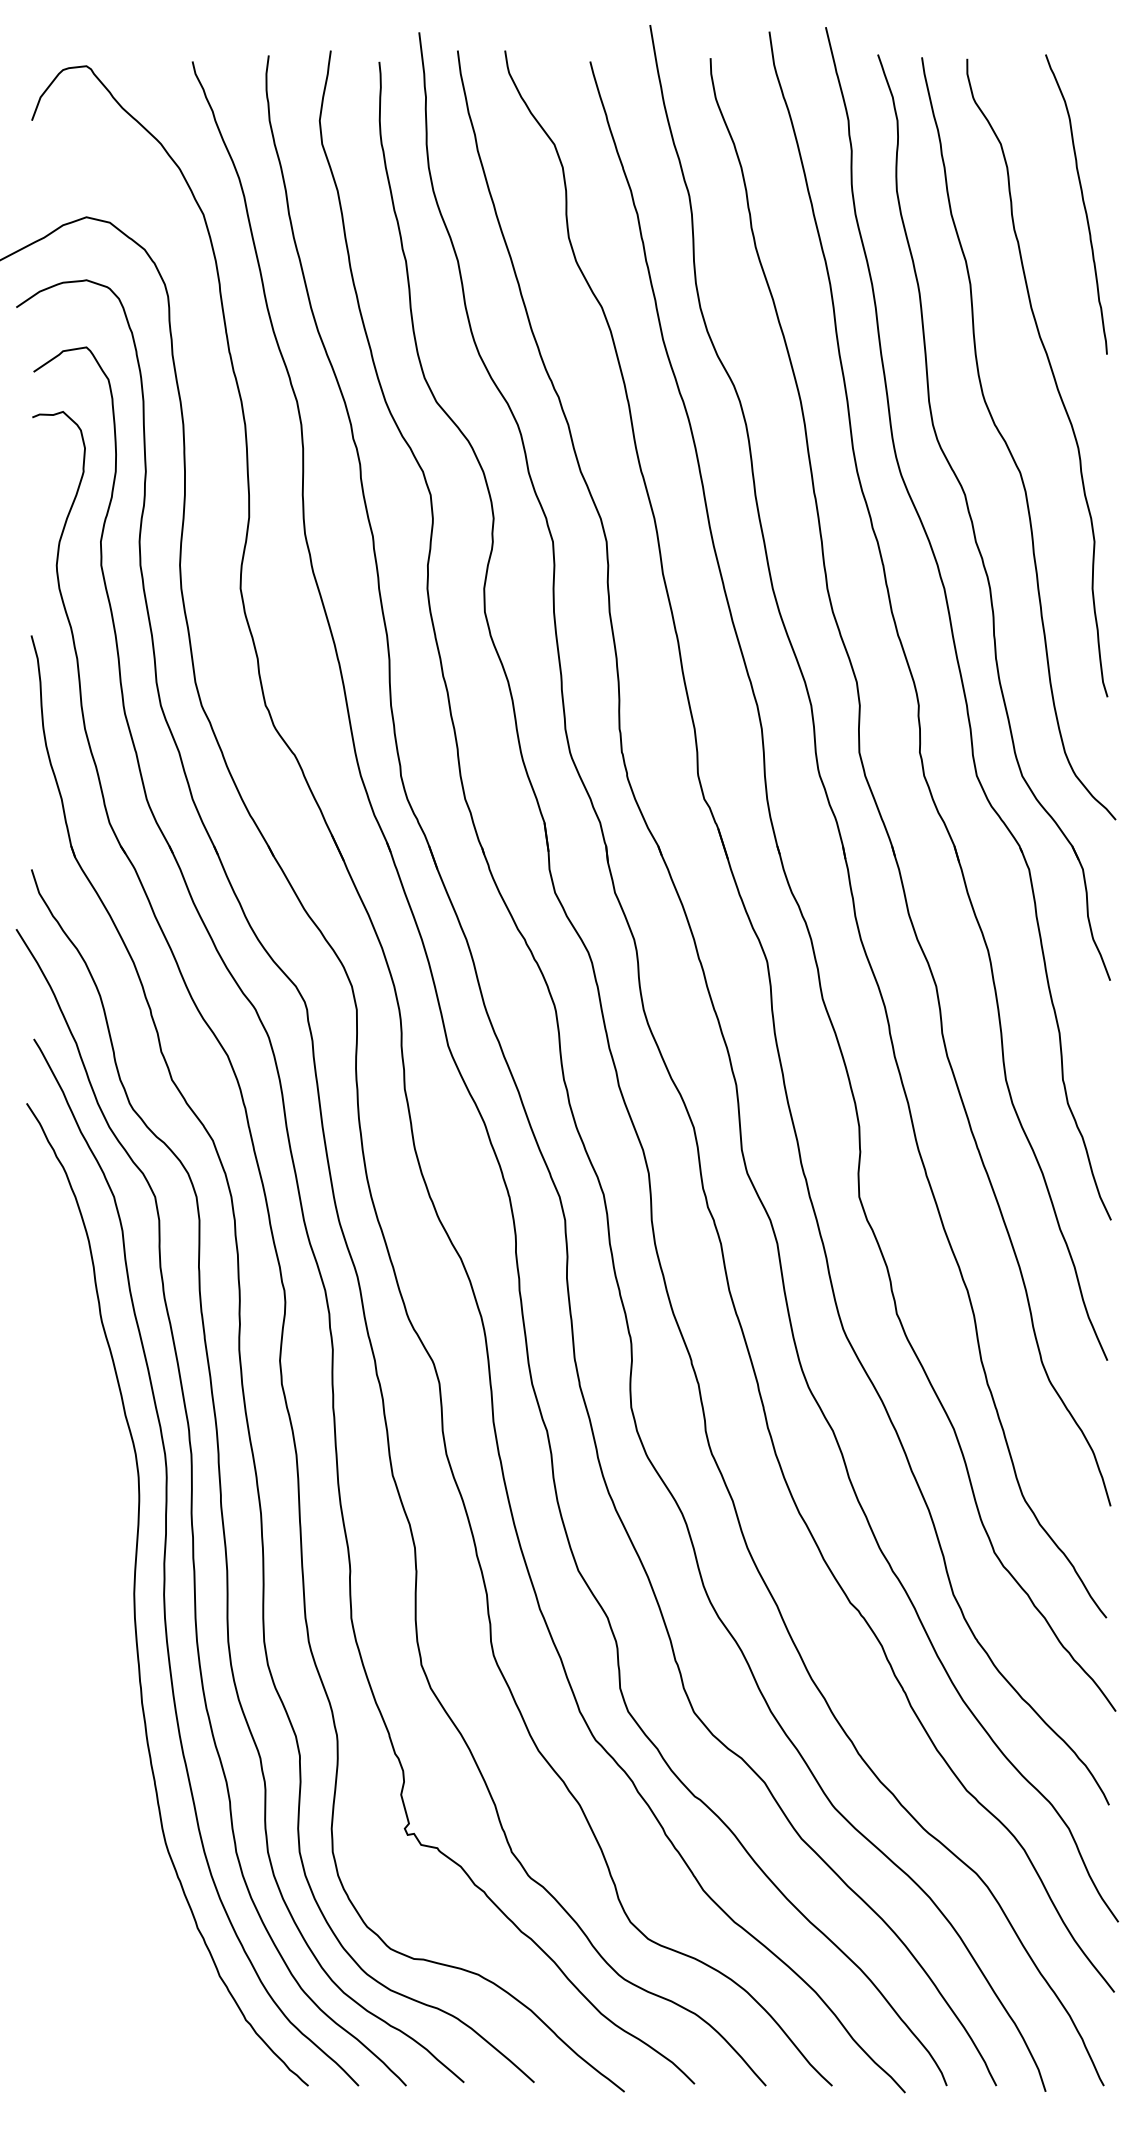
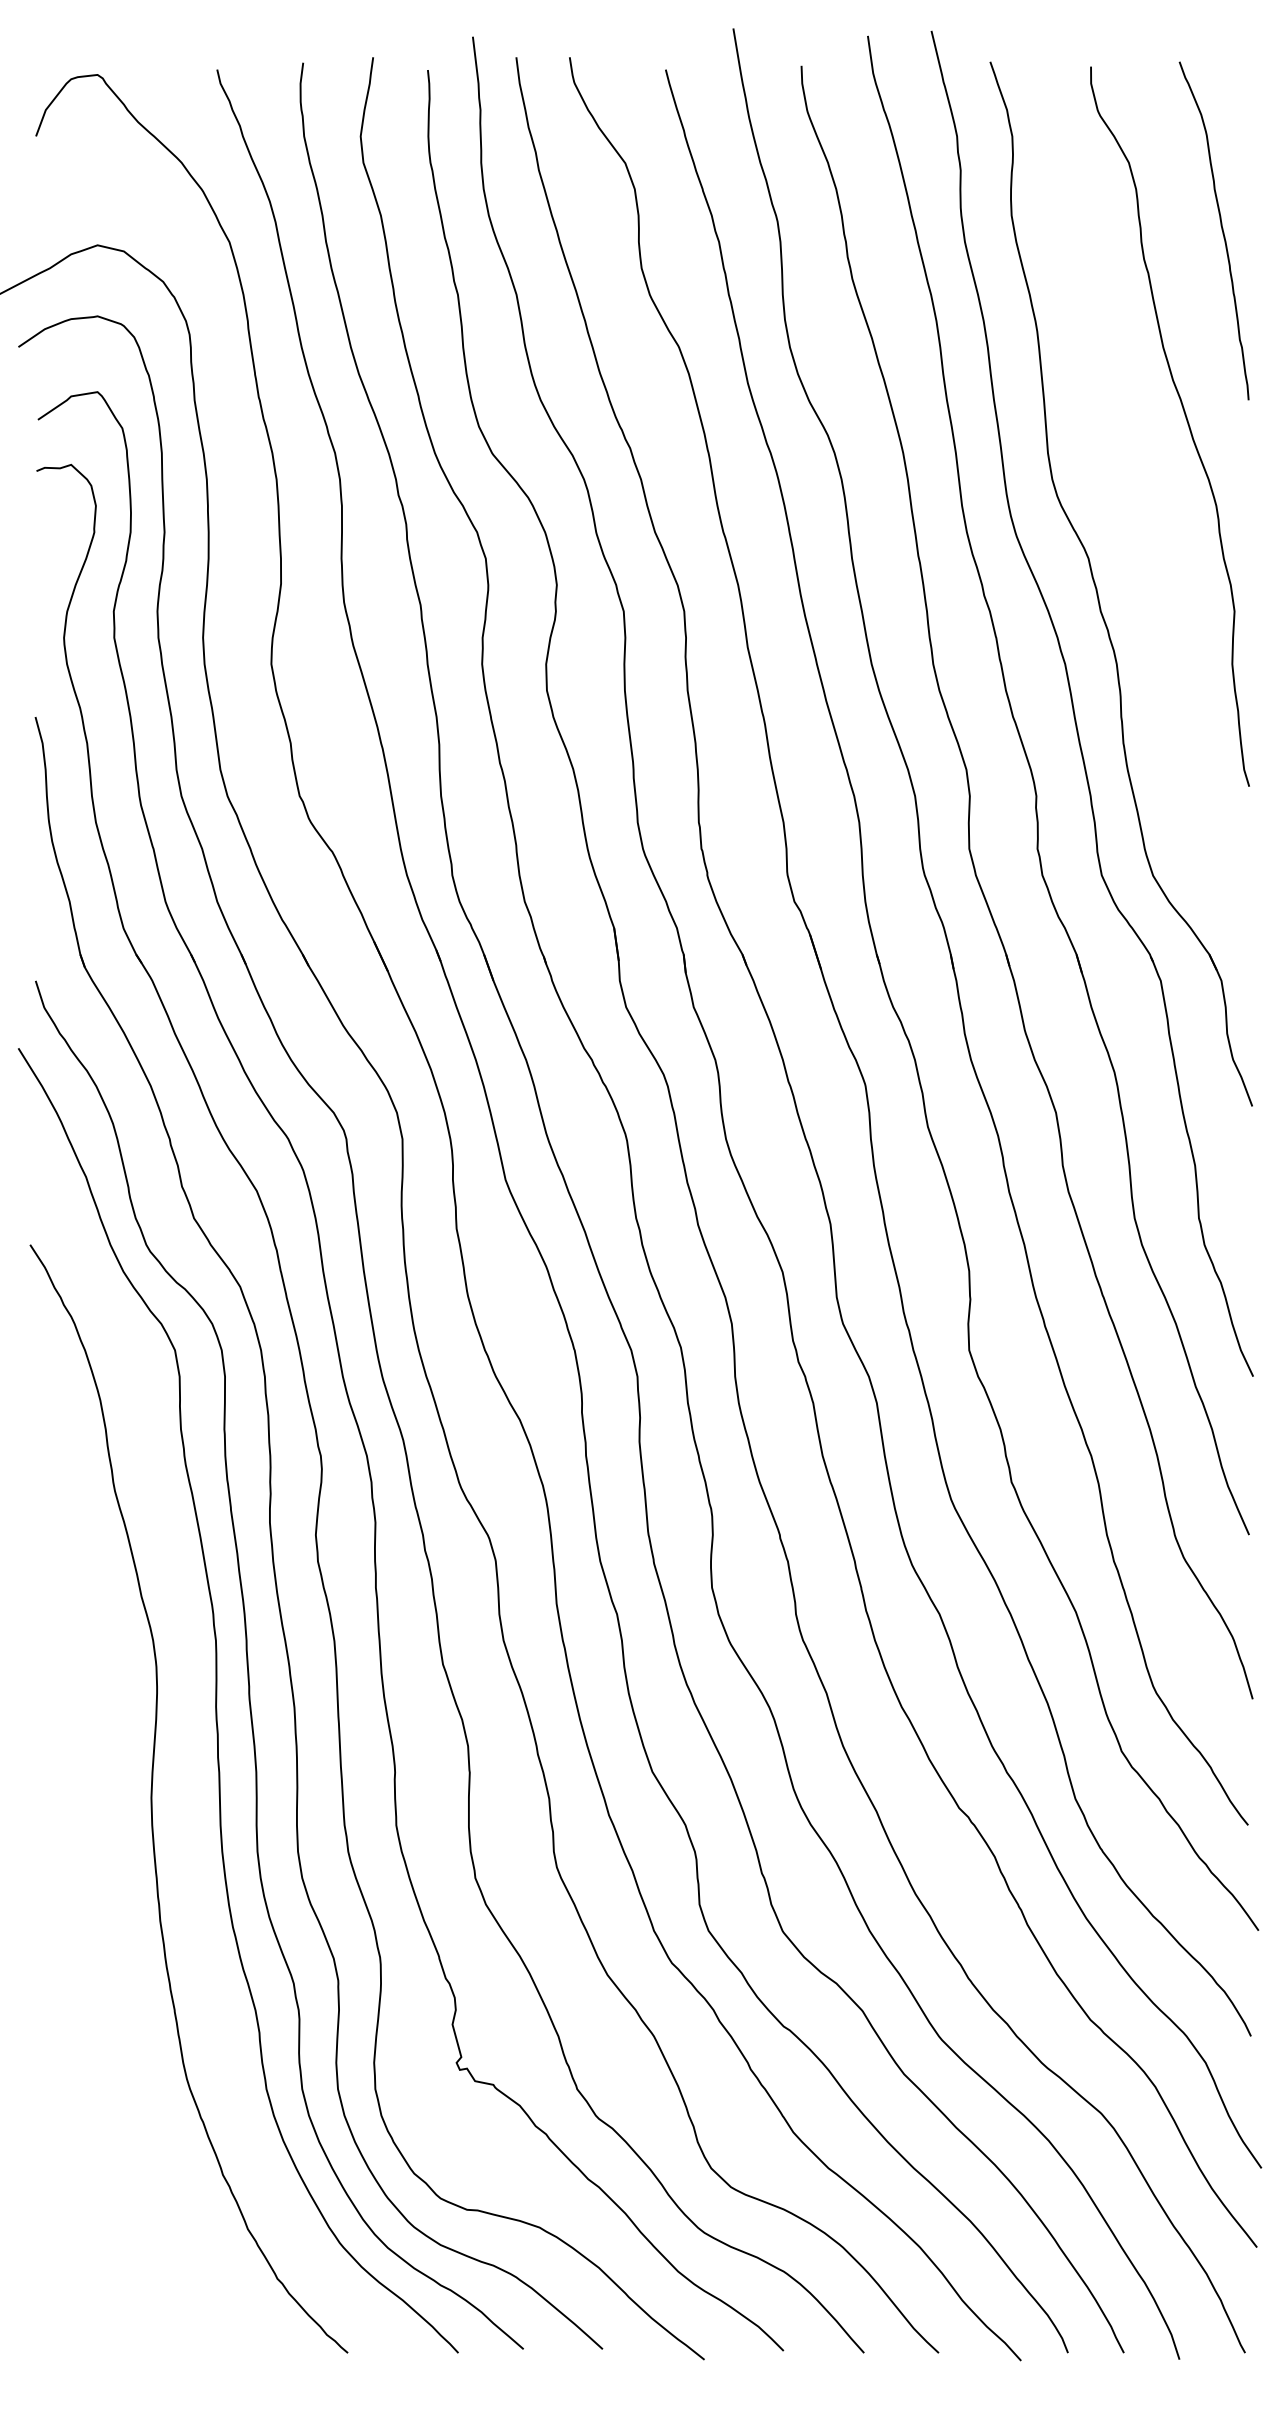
curve: (1007, 444) -> (1136, 501), removed
curve: (165, 1562) -> (186, 1762), removed

